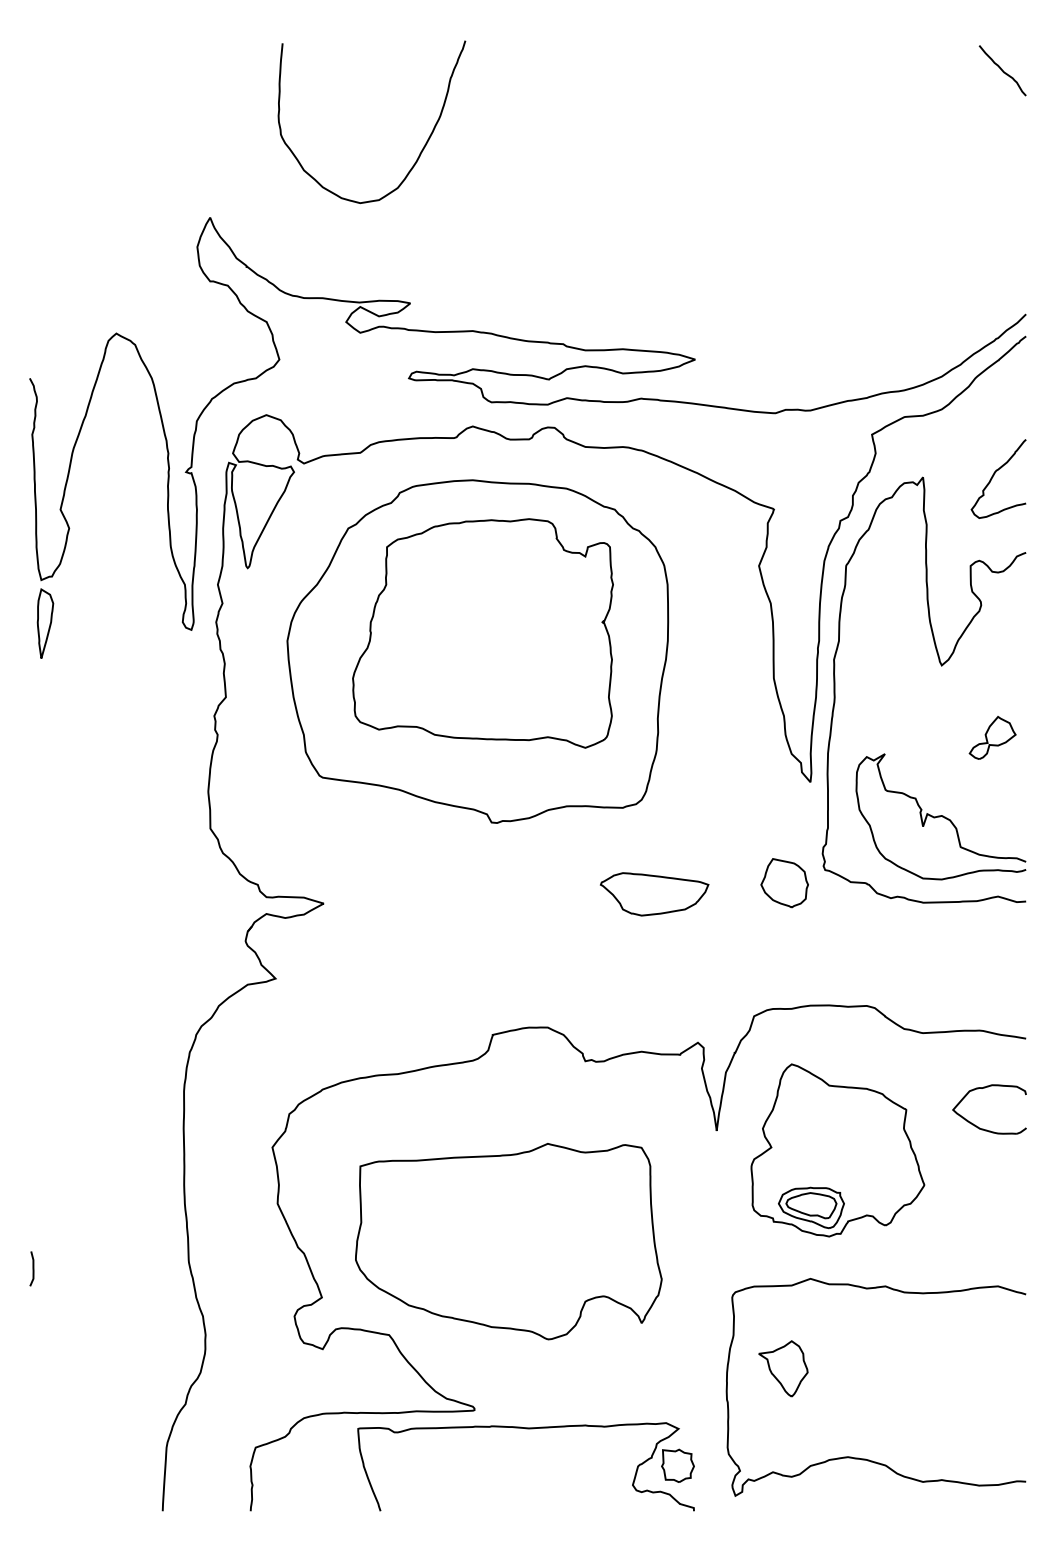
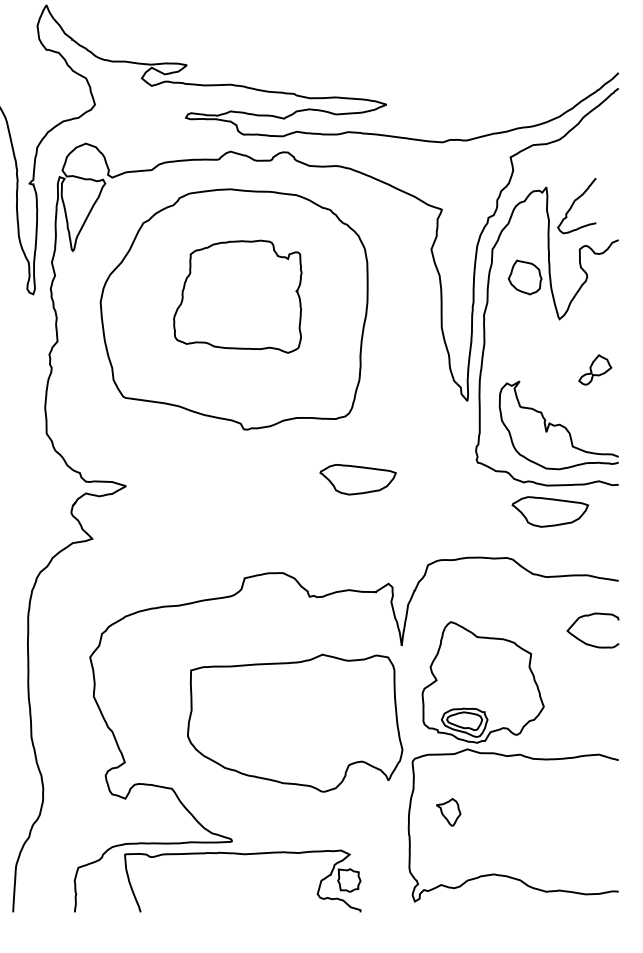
curve: (994, 475) -> (574, 203), moved
part: (482, 633) -> (237, 296), size x0.7
part: (784, 883) -> (525, 277), moved
part: (928, 940) -> (550, 512), added
part: (837, 1150) -> (482, 682), moved
part: (508, 1241) -> (294, 723), moved
part: (783, 1368) -> (448, 812), size x0.7
part: (525, 1429) -> (242, 855), moved

